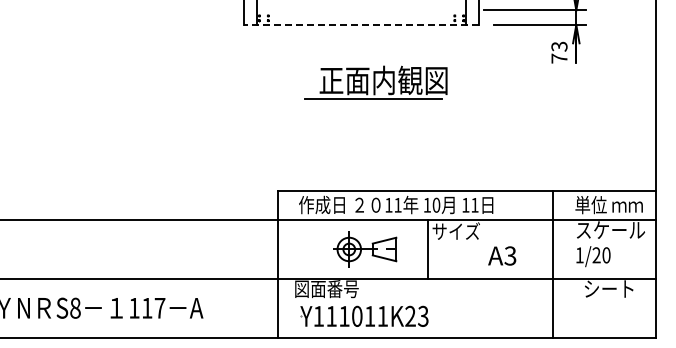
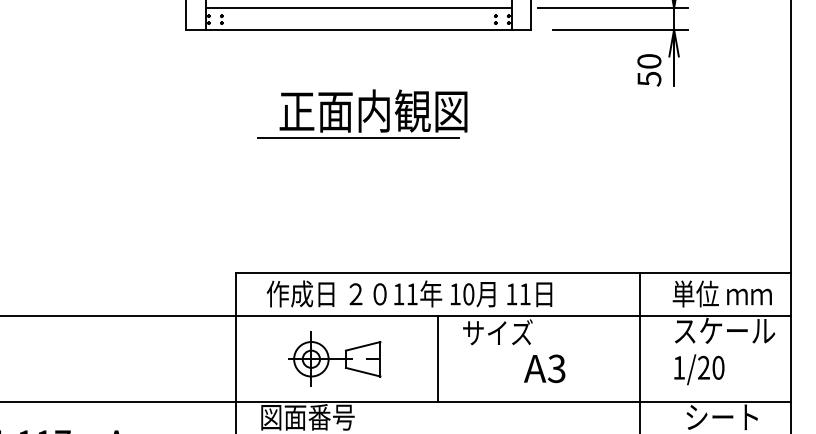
line: (361, 10) -> (358, 8), added
line: (361, 25) -> (358, 30), dashed -> solid
text: (559, 52) -> (649, 69), 73 -> 50
part: (375, 82) -> (361, 114), moved
part: (365, 249) -> (335, 359), moved
line: (427, 249) -> (437, 359), moved
text: (502, 255) -> (545, 368), moved

